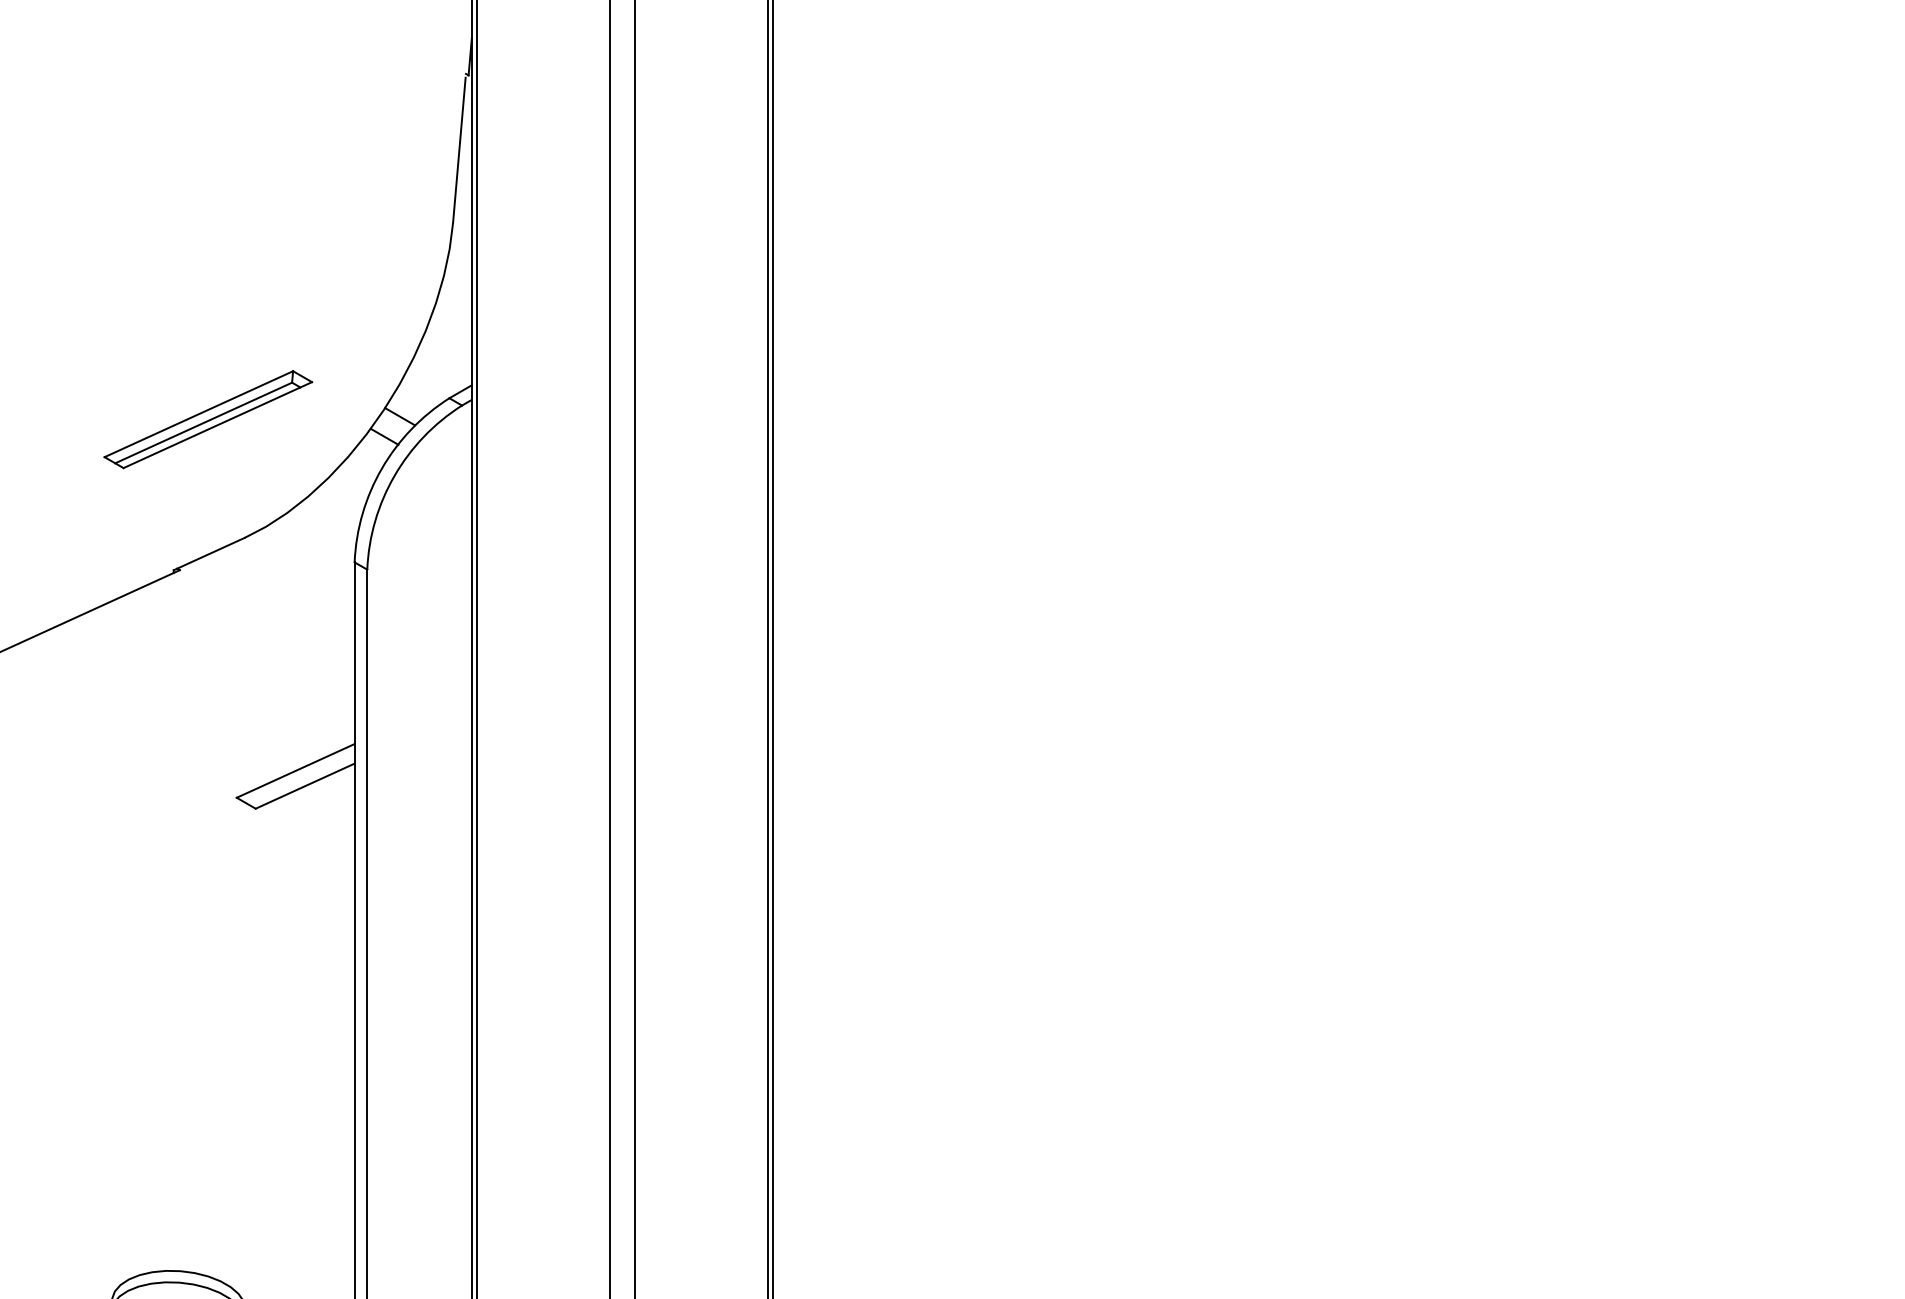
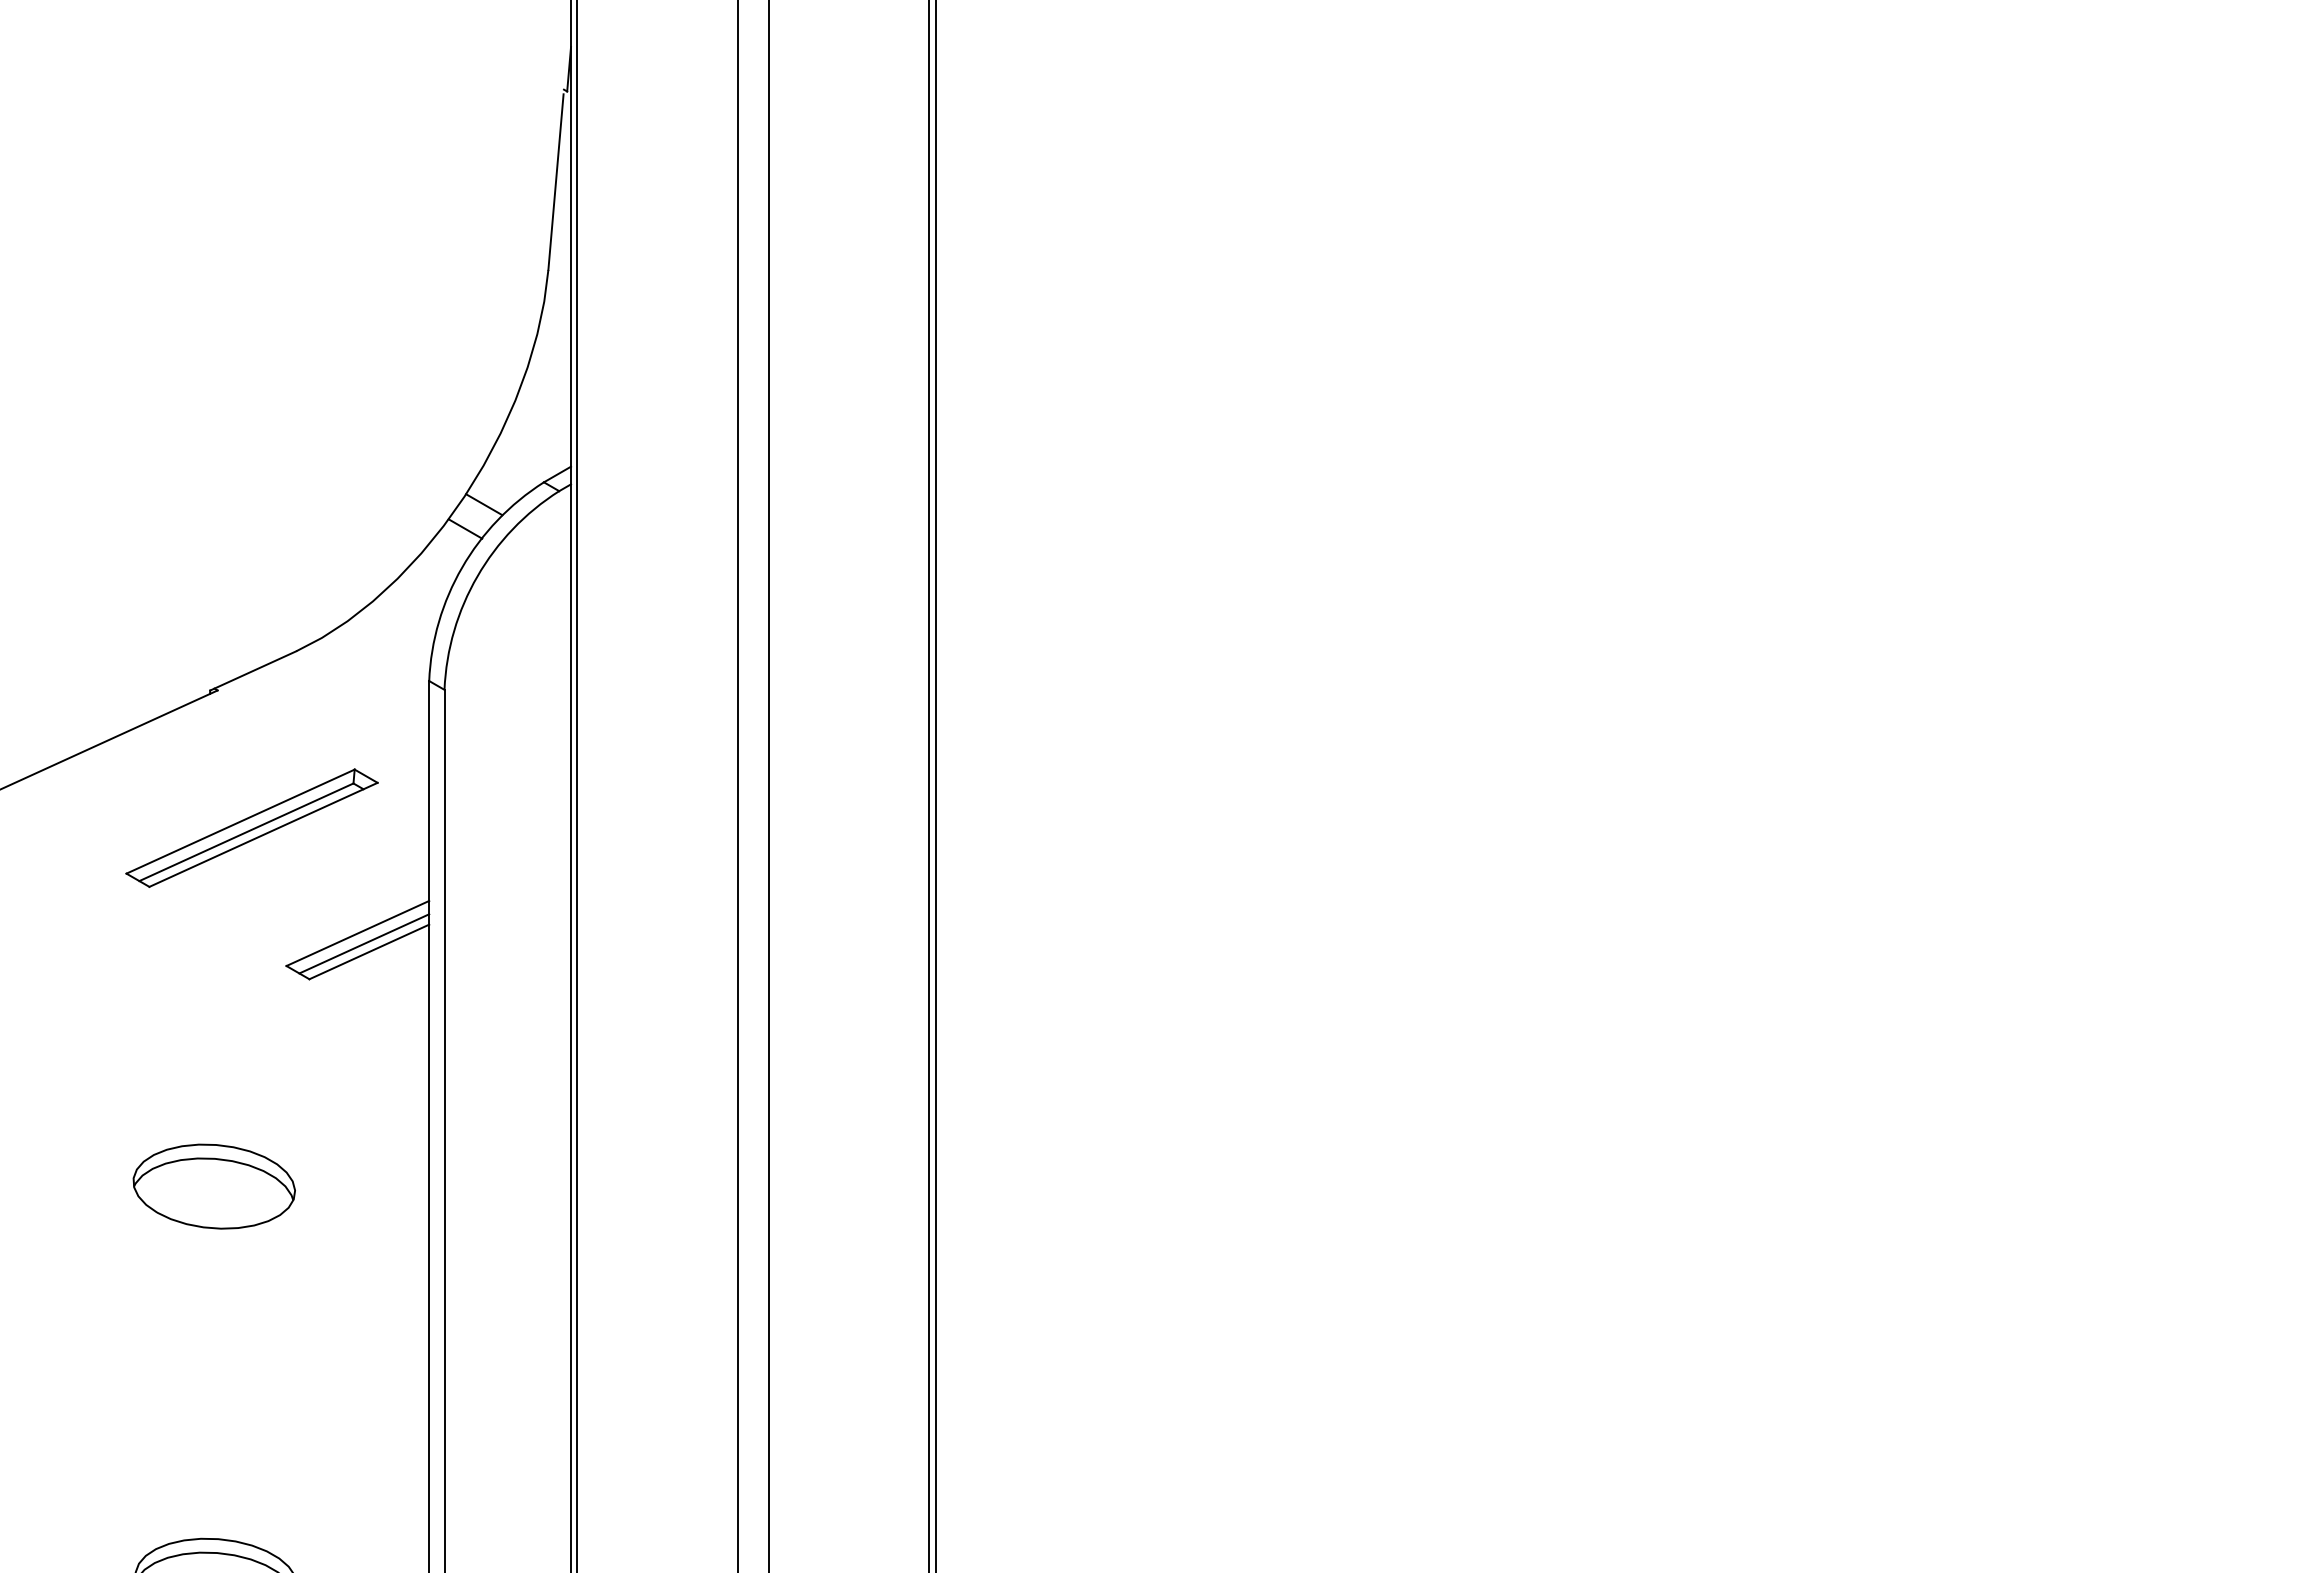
part: (207, 419) -> (251, 827), moved
line: (301, 779) -> (364, 943), added
part: (176, 979) -> (213, 1186), added

